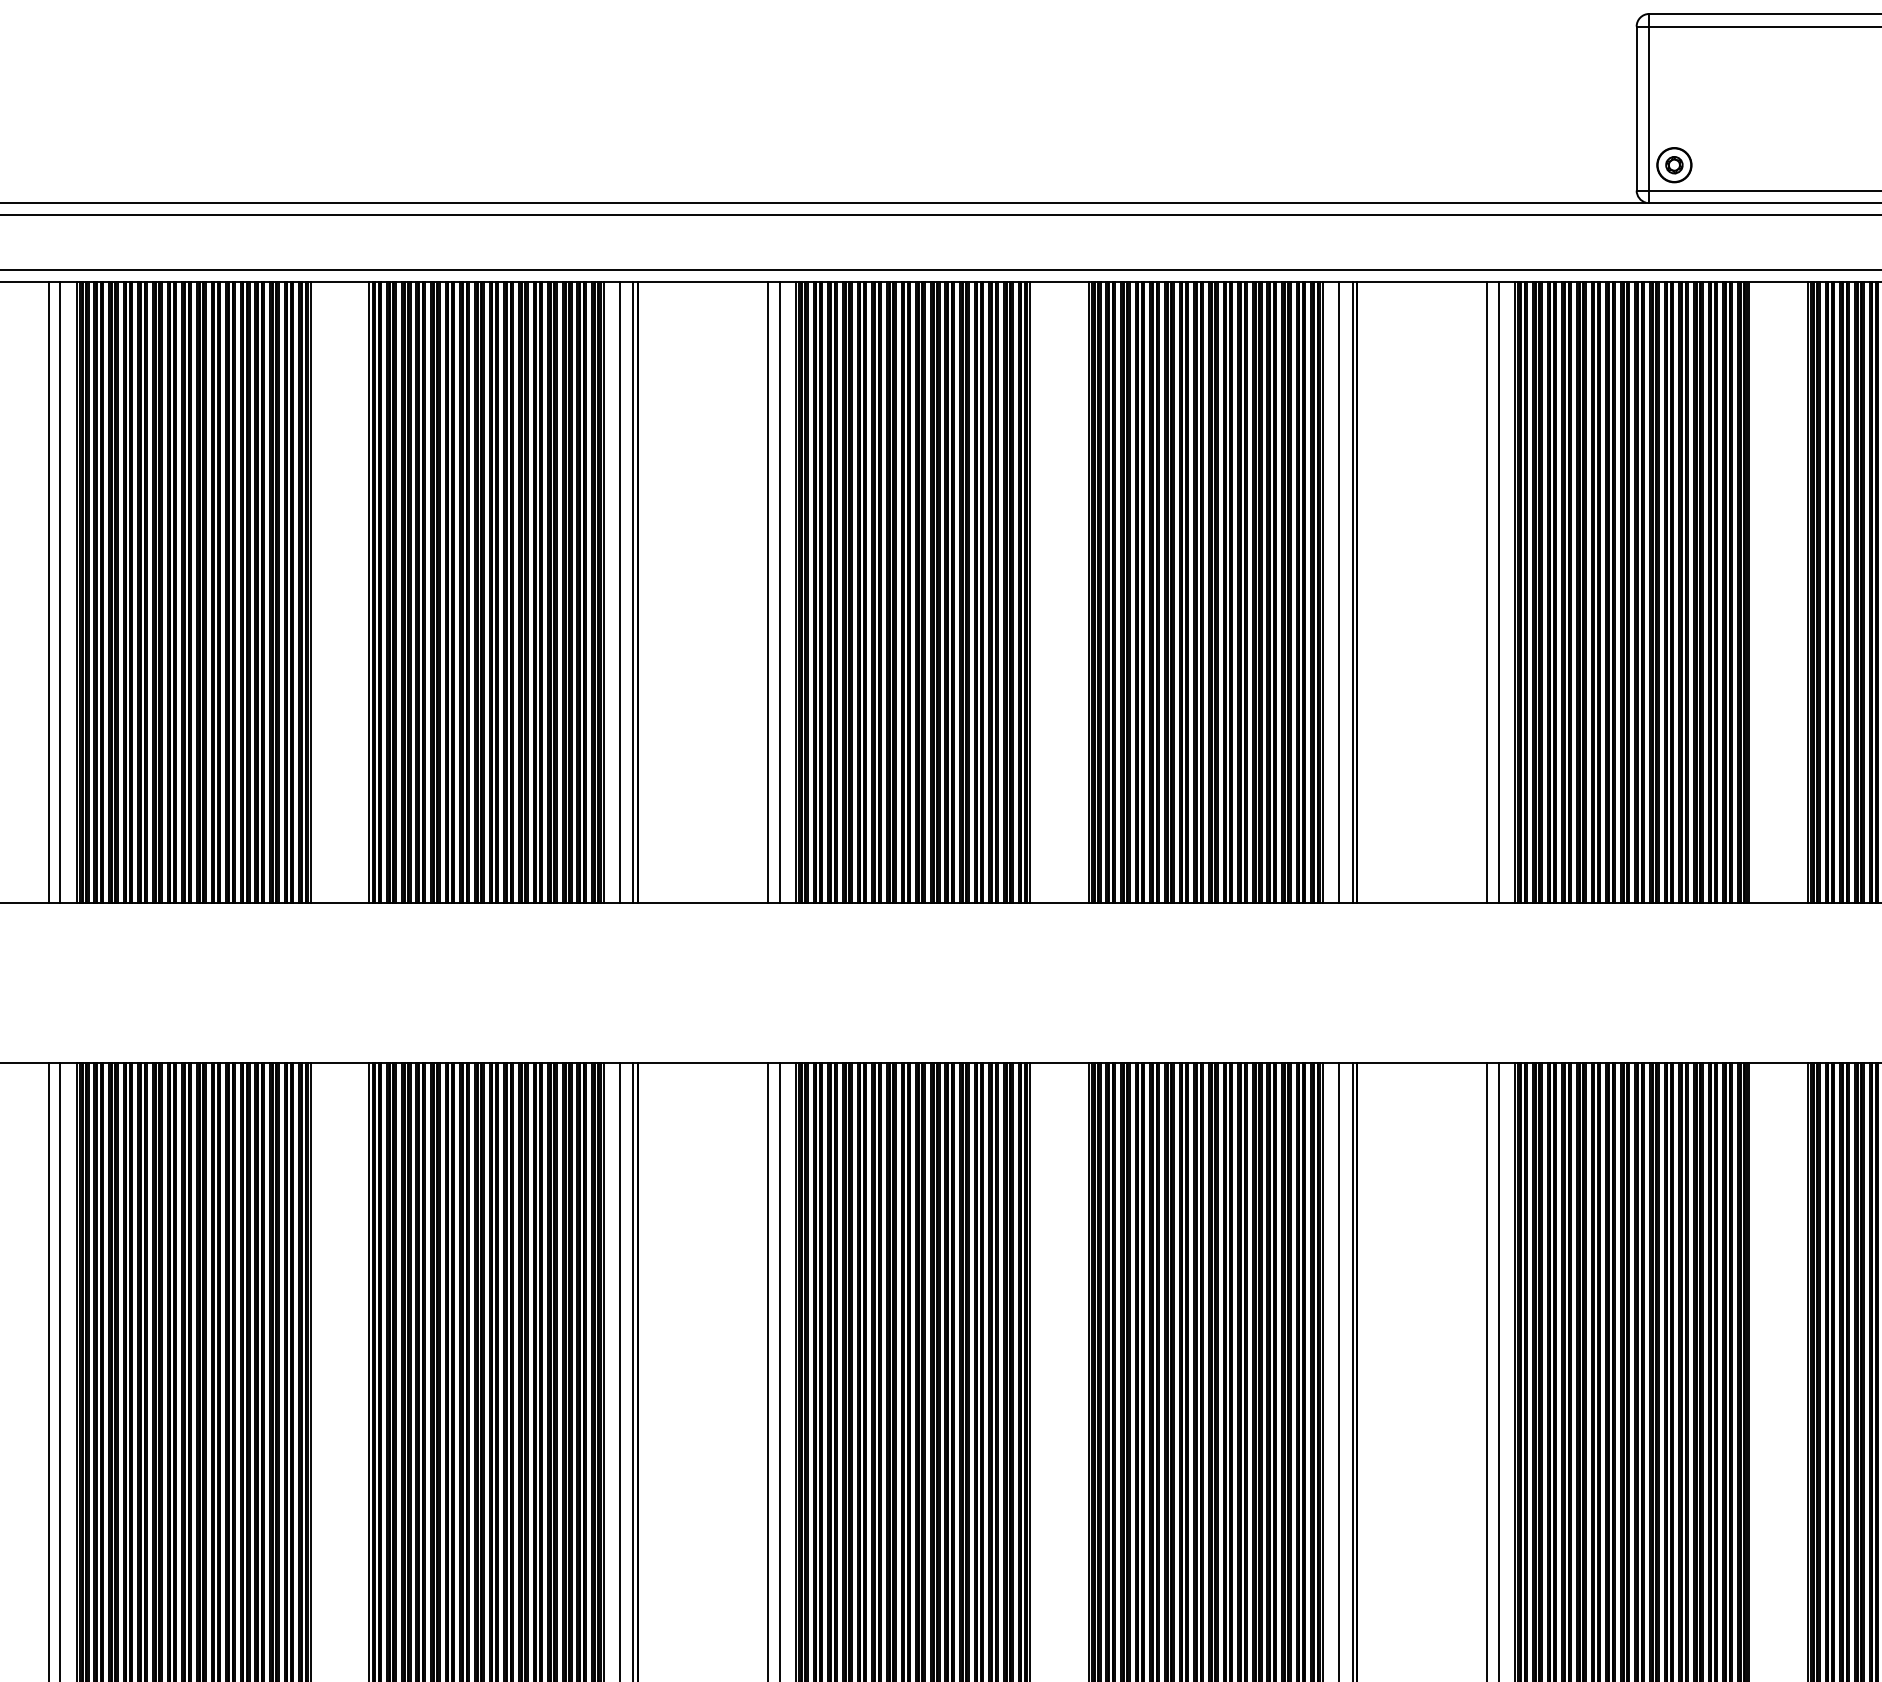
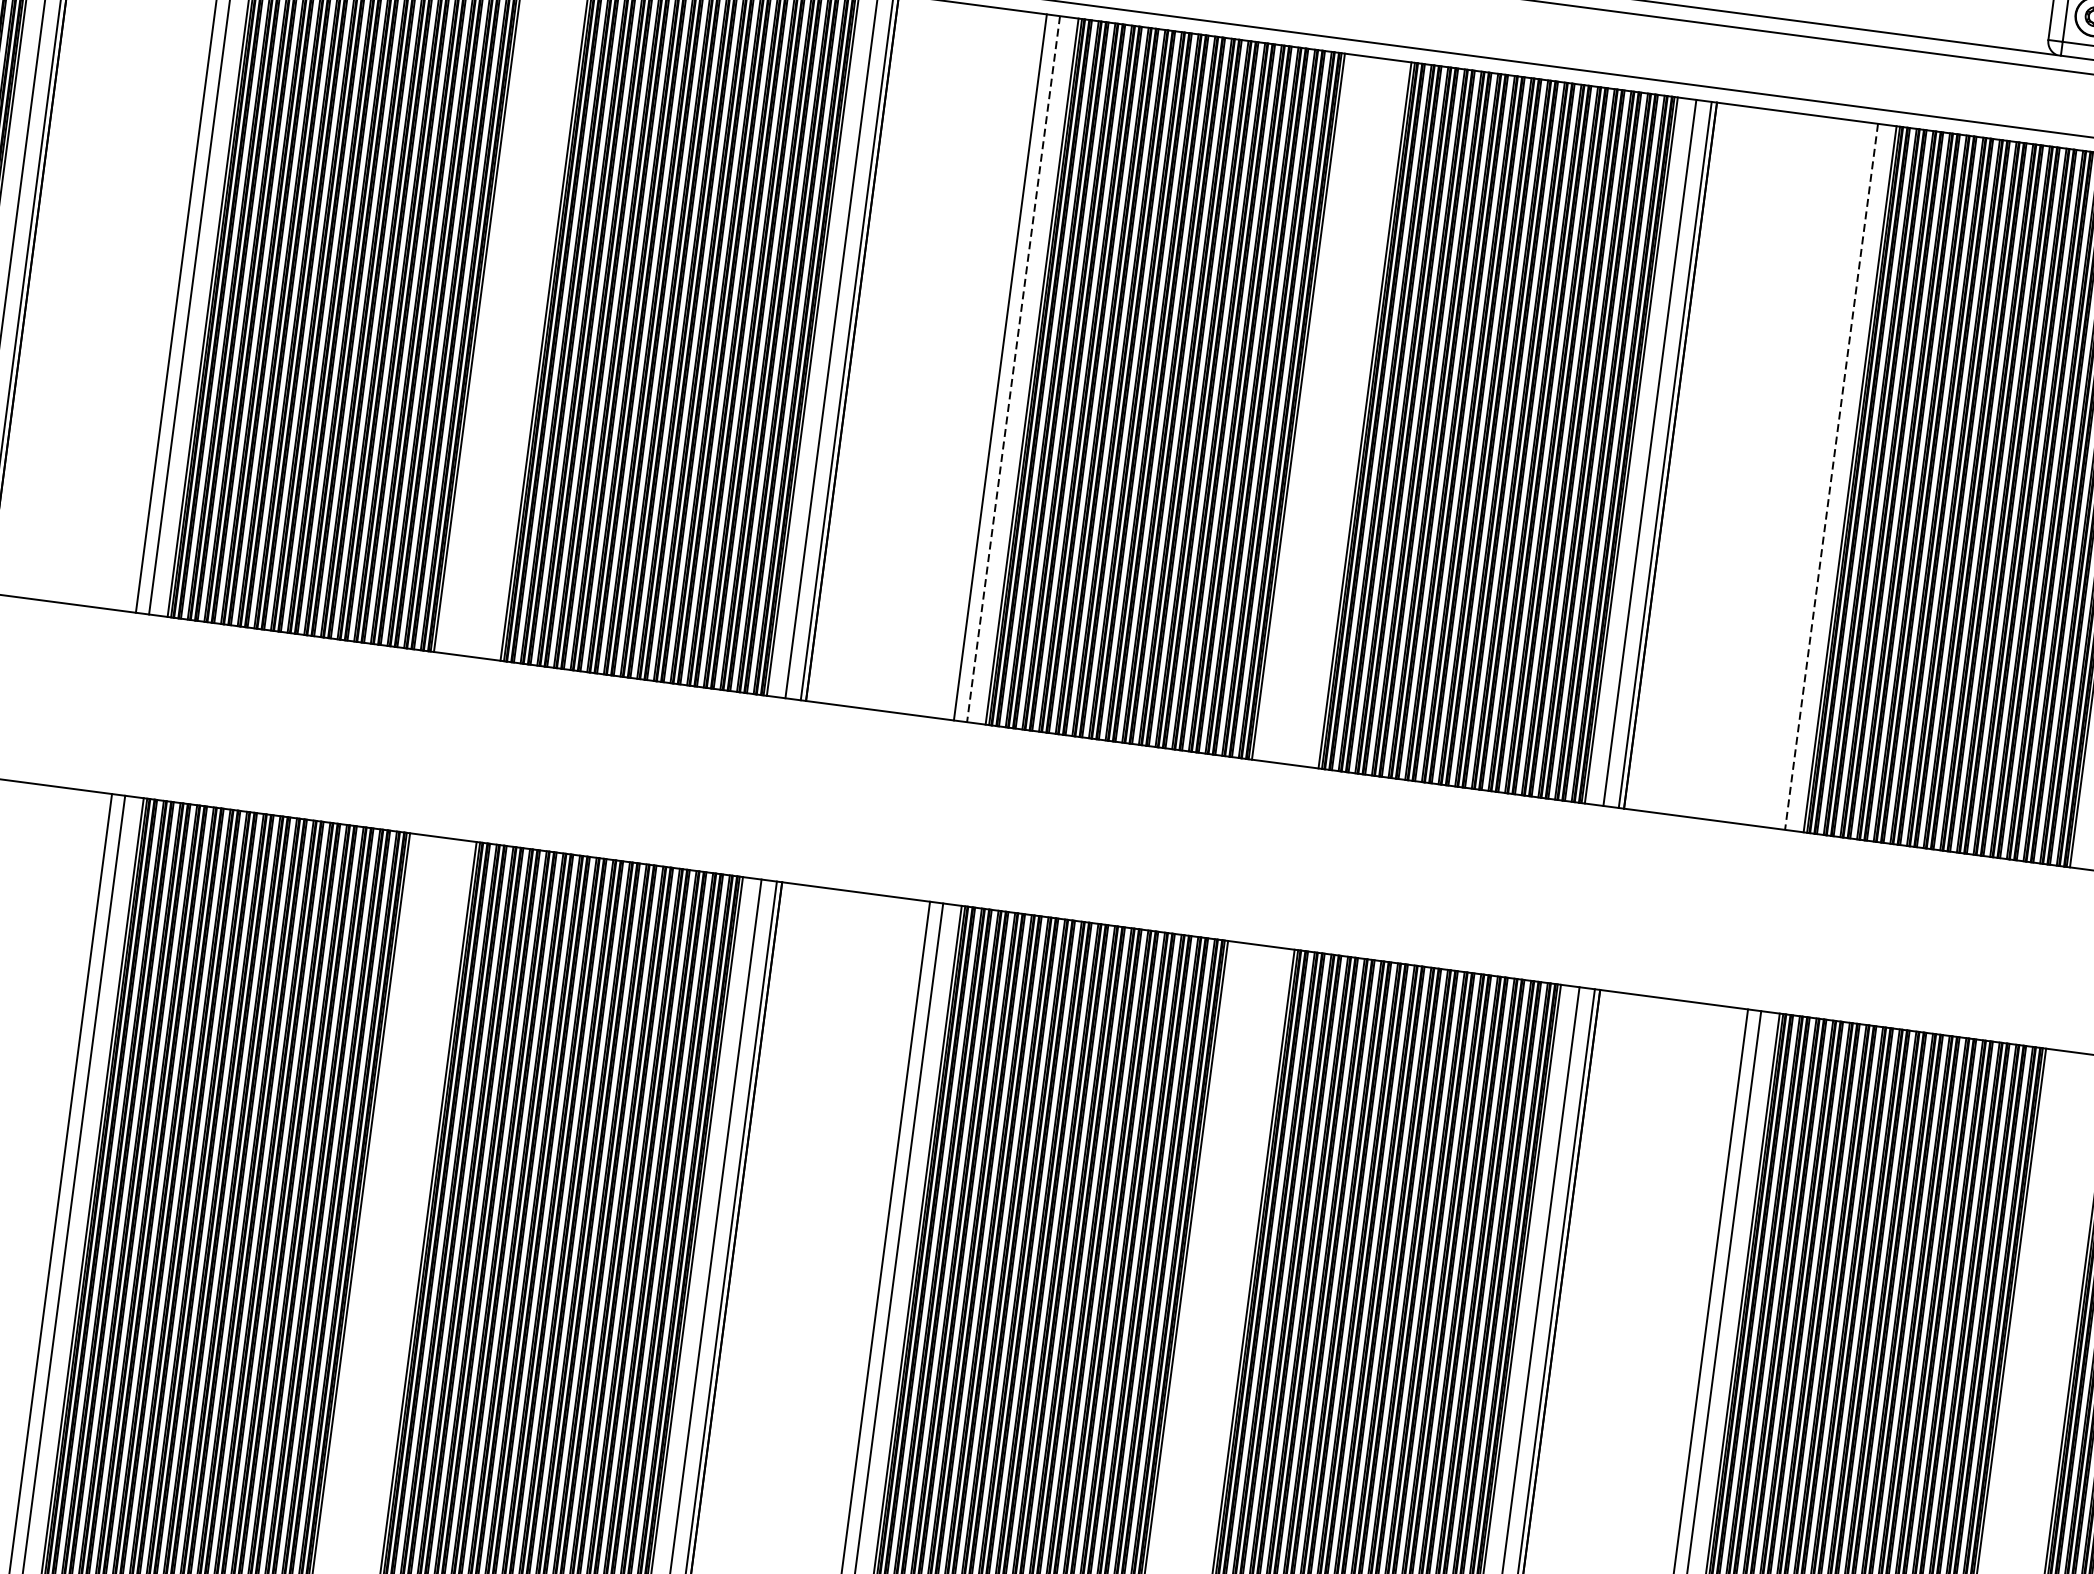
line: (1487, 592) -> (1818, 474), removed
line: (779, 593) -> (1013, 369), solid -> dashed
line: (1498, 593) -> (1830, 477), solid -> dashed

